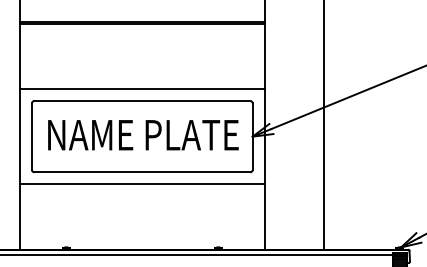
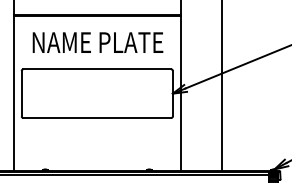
line: (141, 89) -> (96, 61), removed
text: (142, 134) -> (97, 42), moved
line: (141, 184) -> (96, 126), removed

